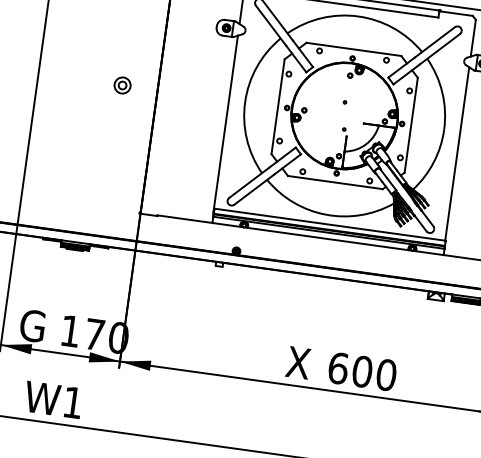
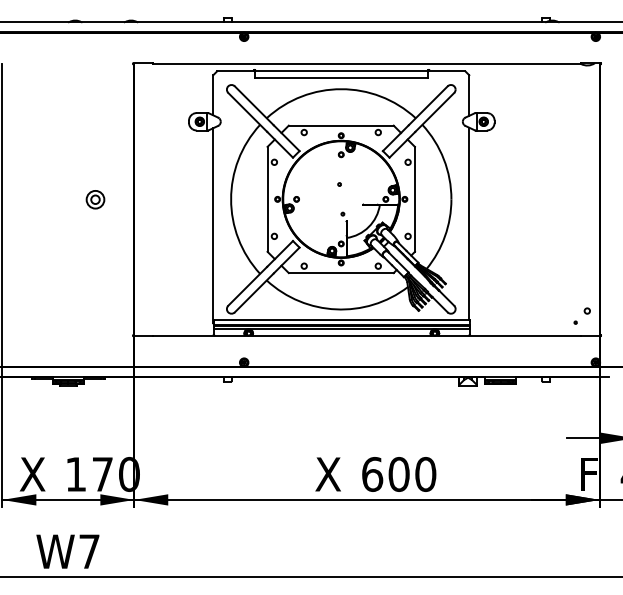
text: (32, 325) -> (33, 474), G -> X
text: (73, 402) -> (89, 551), W1 -> W7

